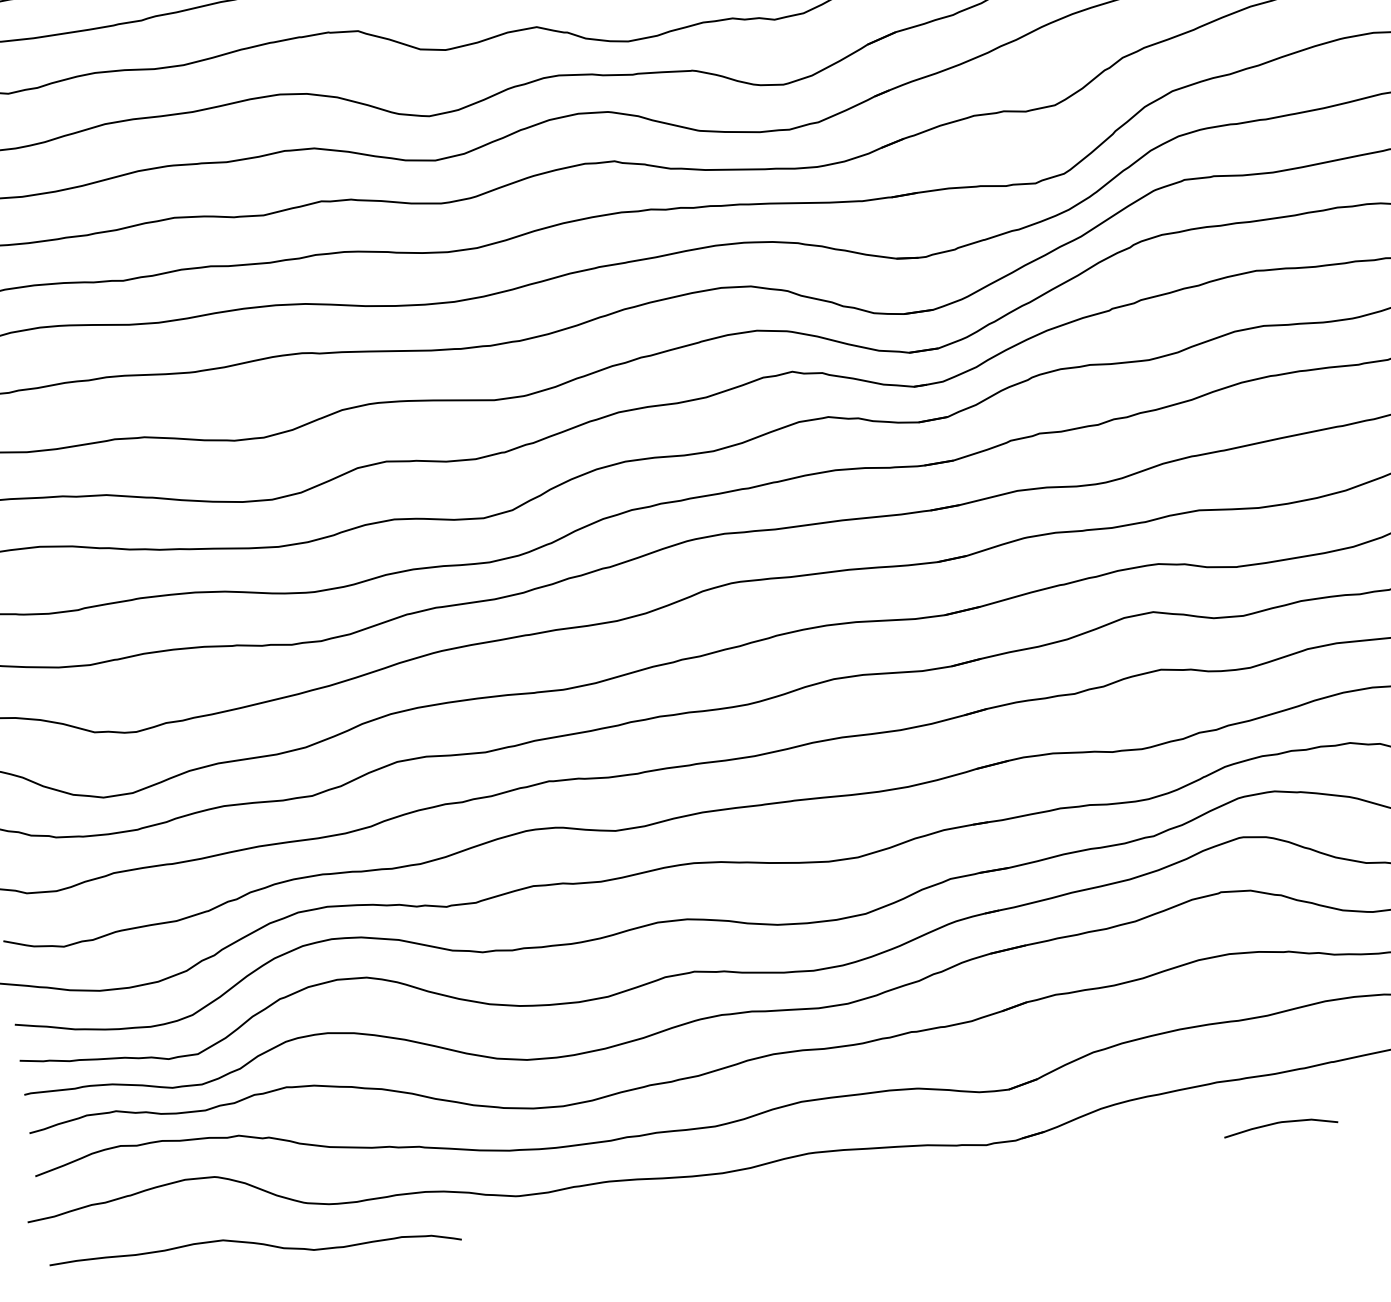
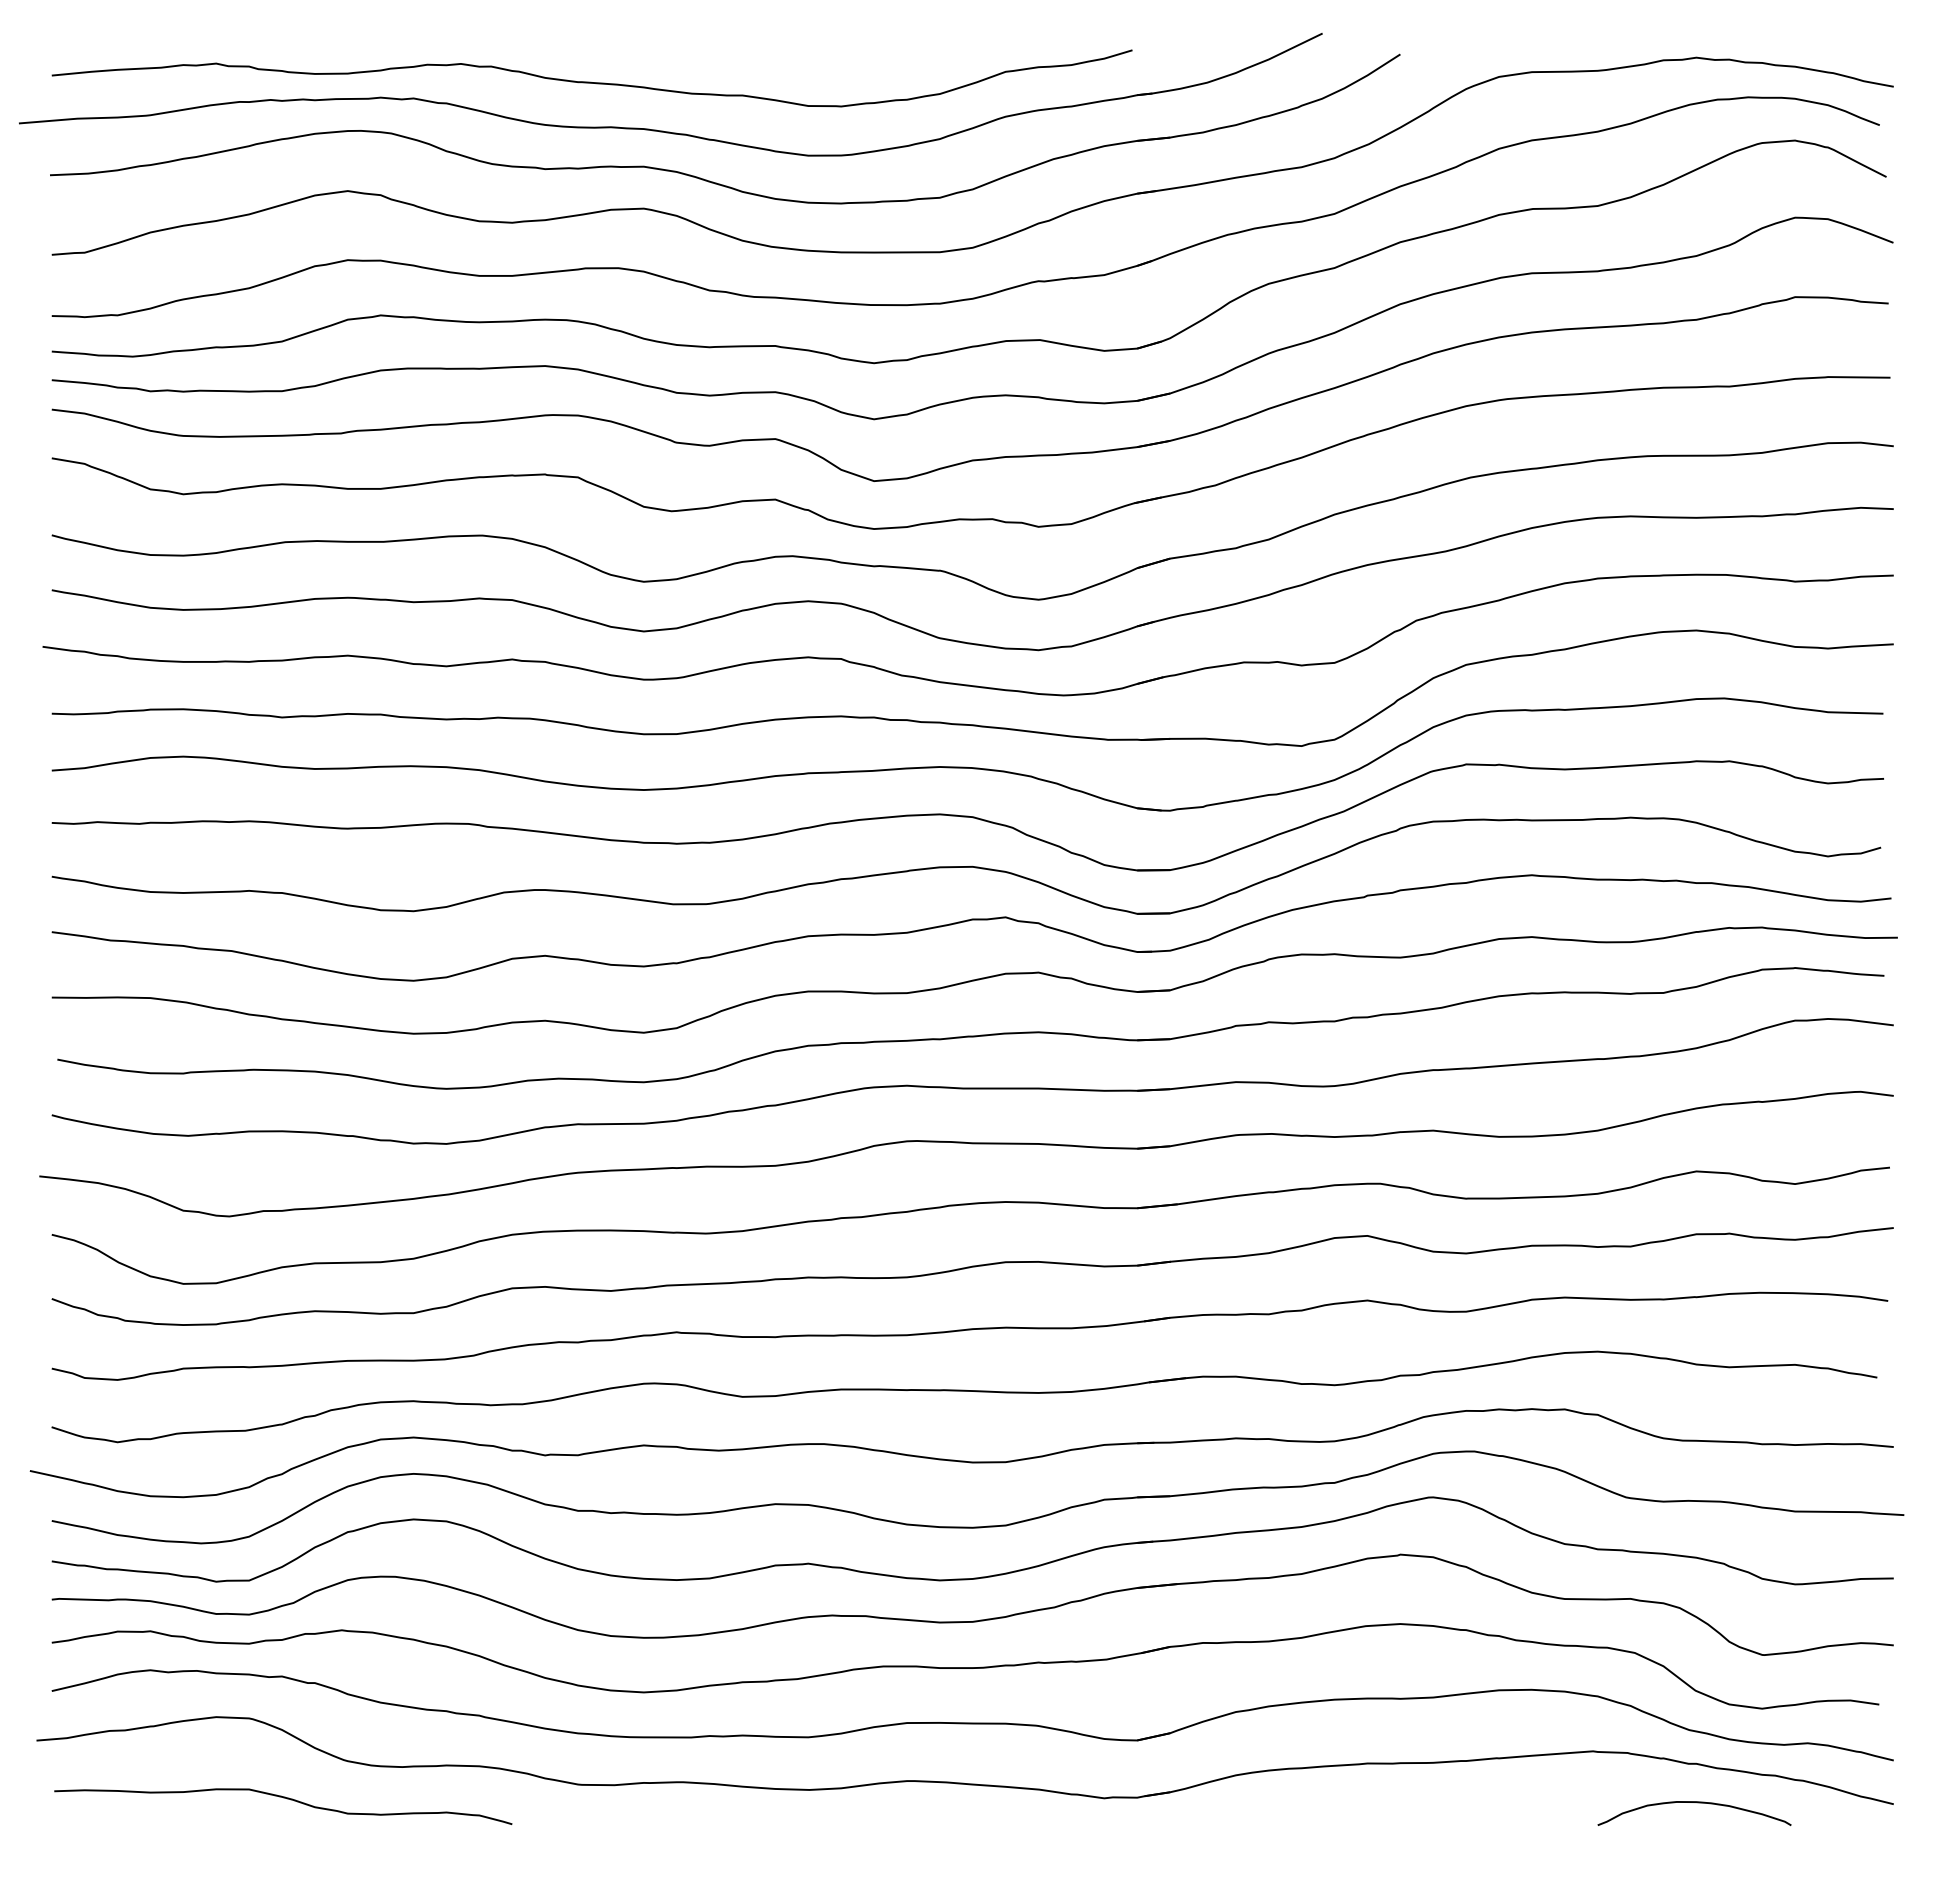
curve: (1280, 1122) -> (1431, 1817), removed

